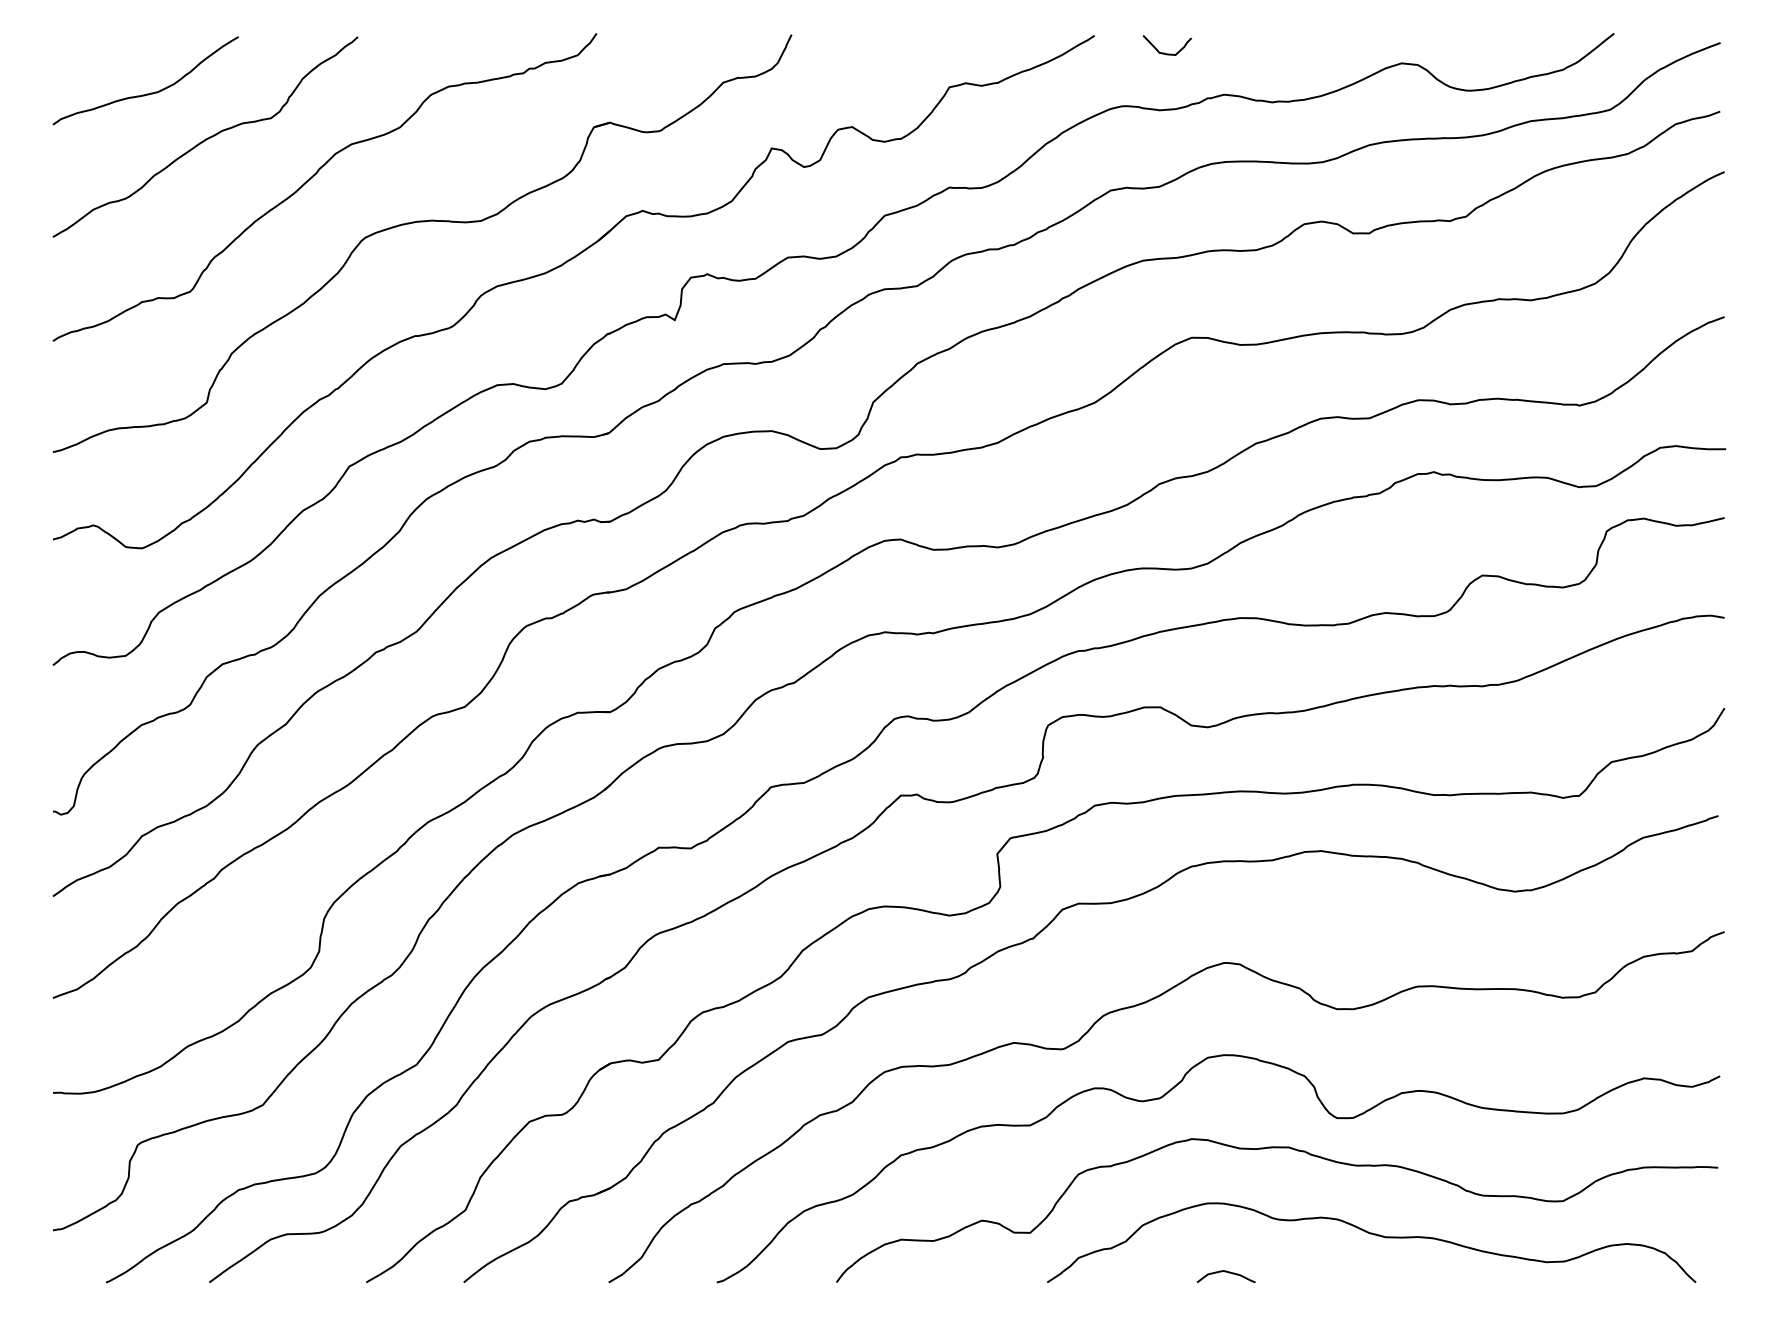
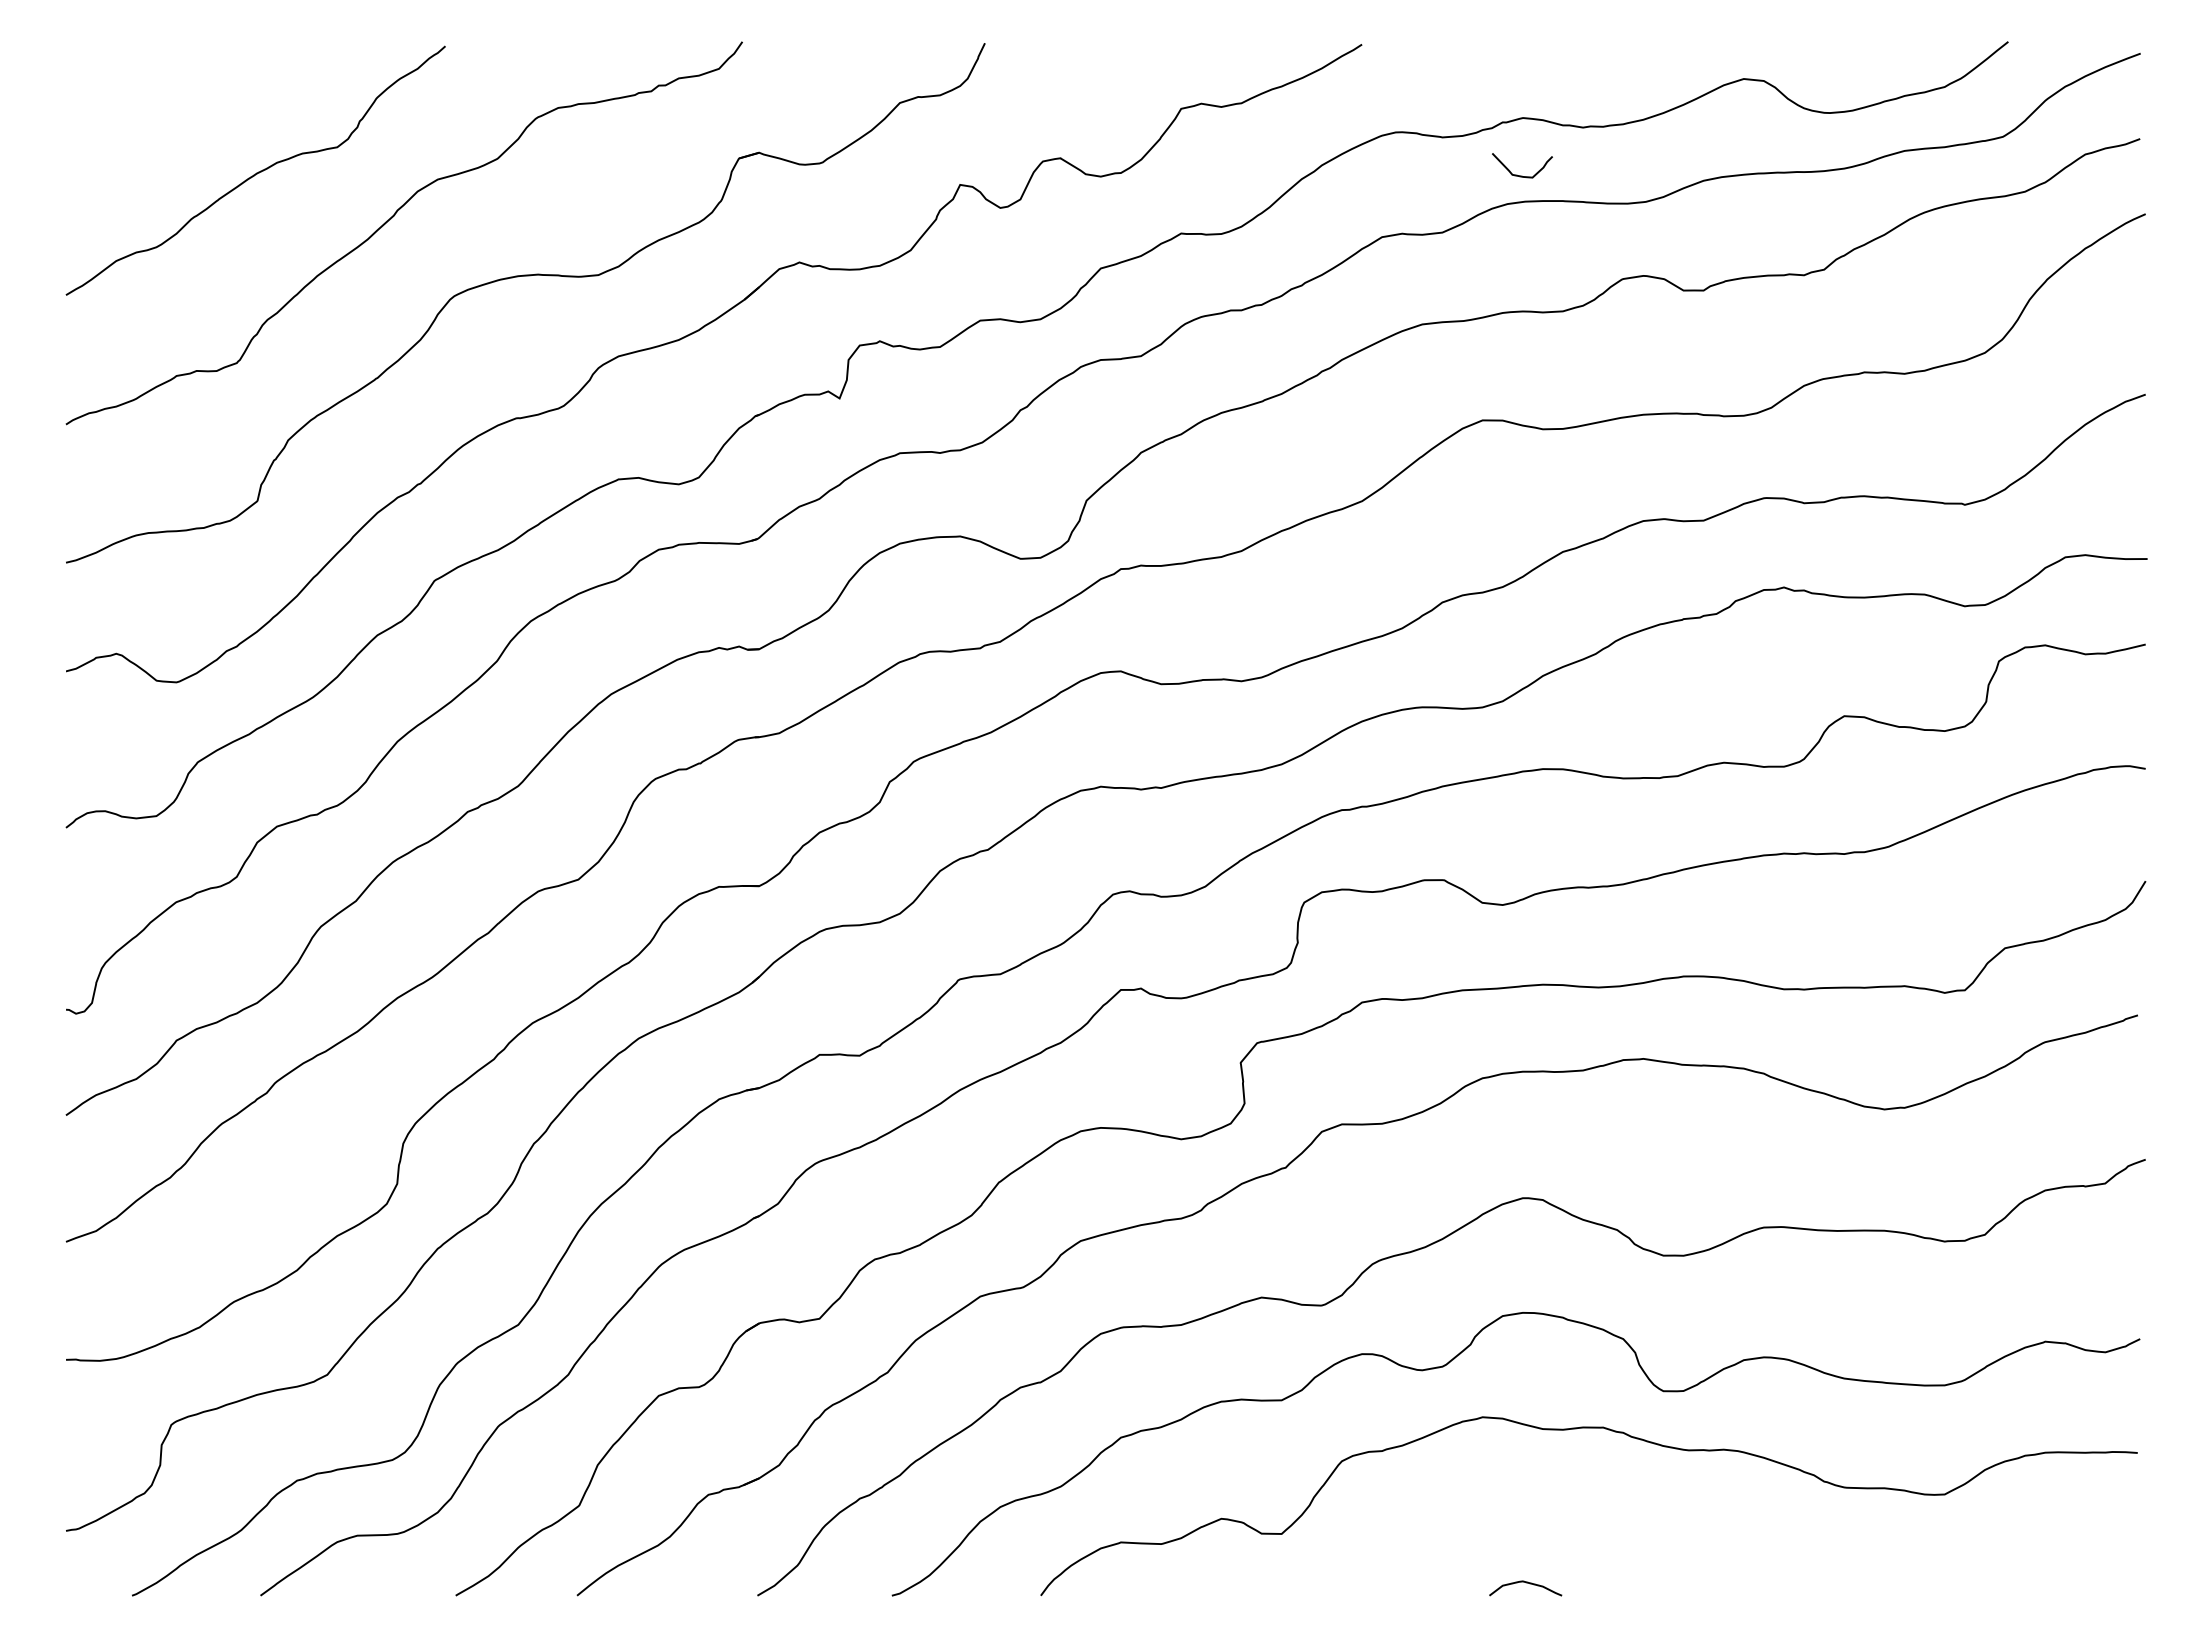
curve: (1167, 53) -> (1522, 175), moved
curve: (147, 93) -> (183, 116), removed
curve: (1372, 1234) -> (1707, 1536), removed

